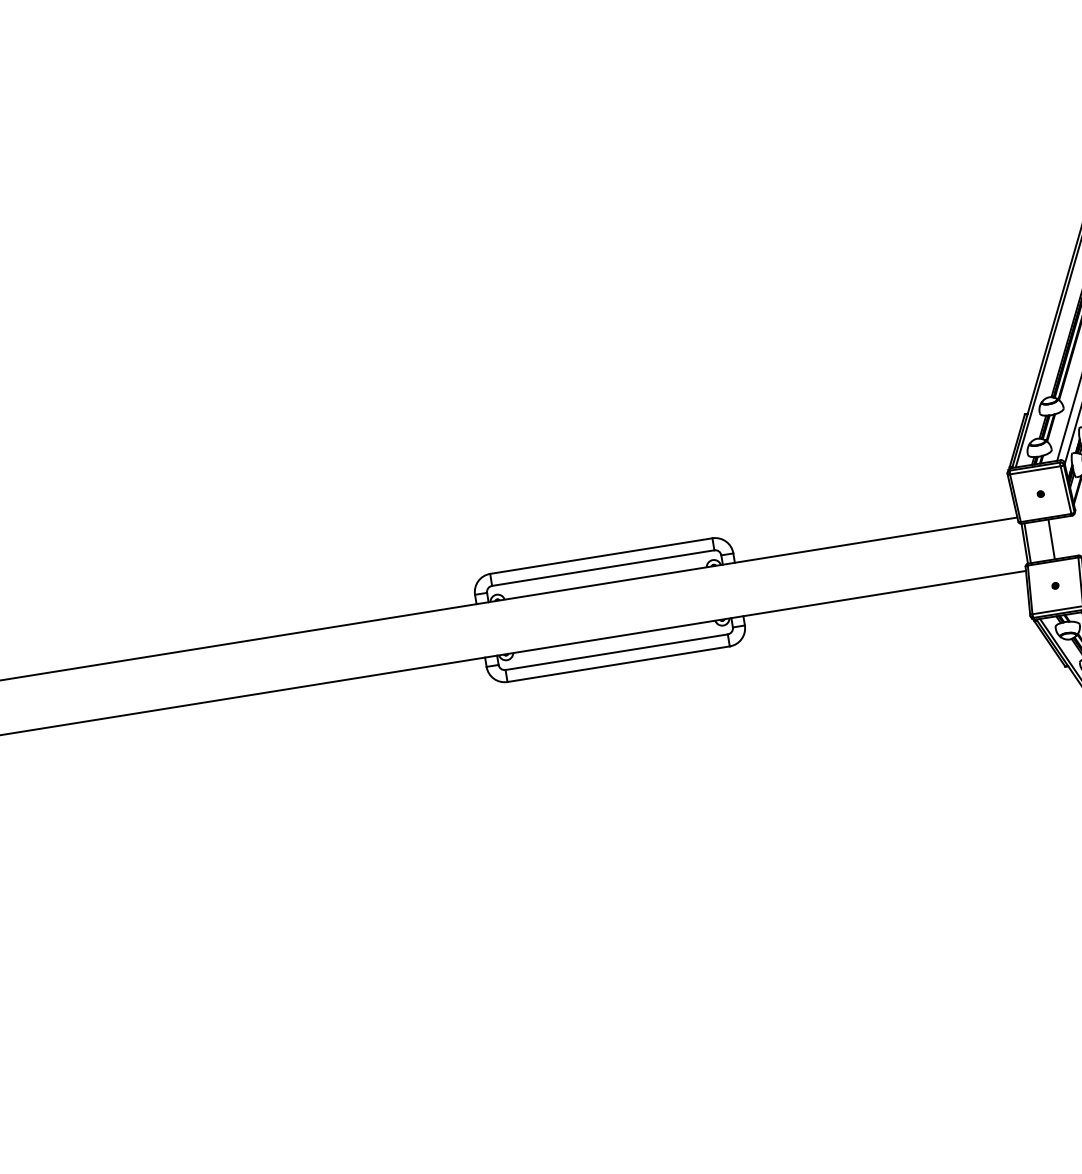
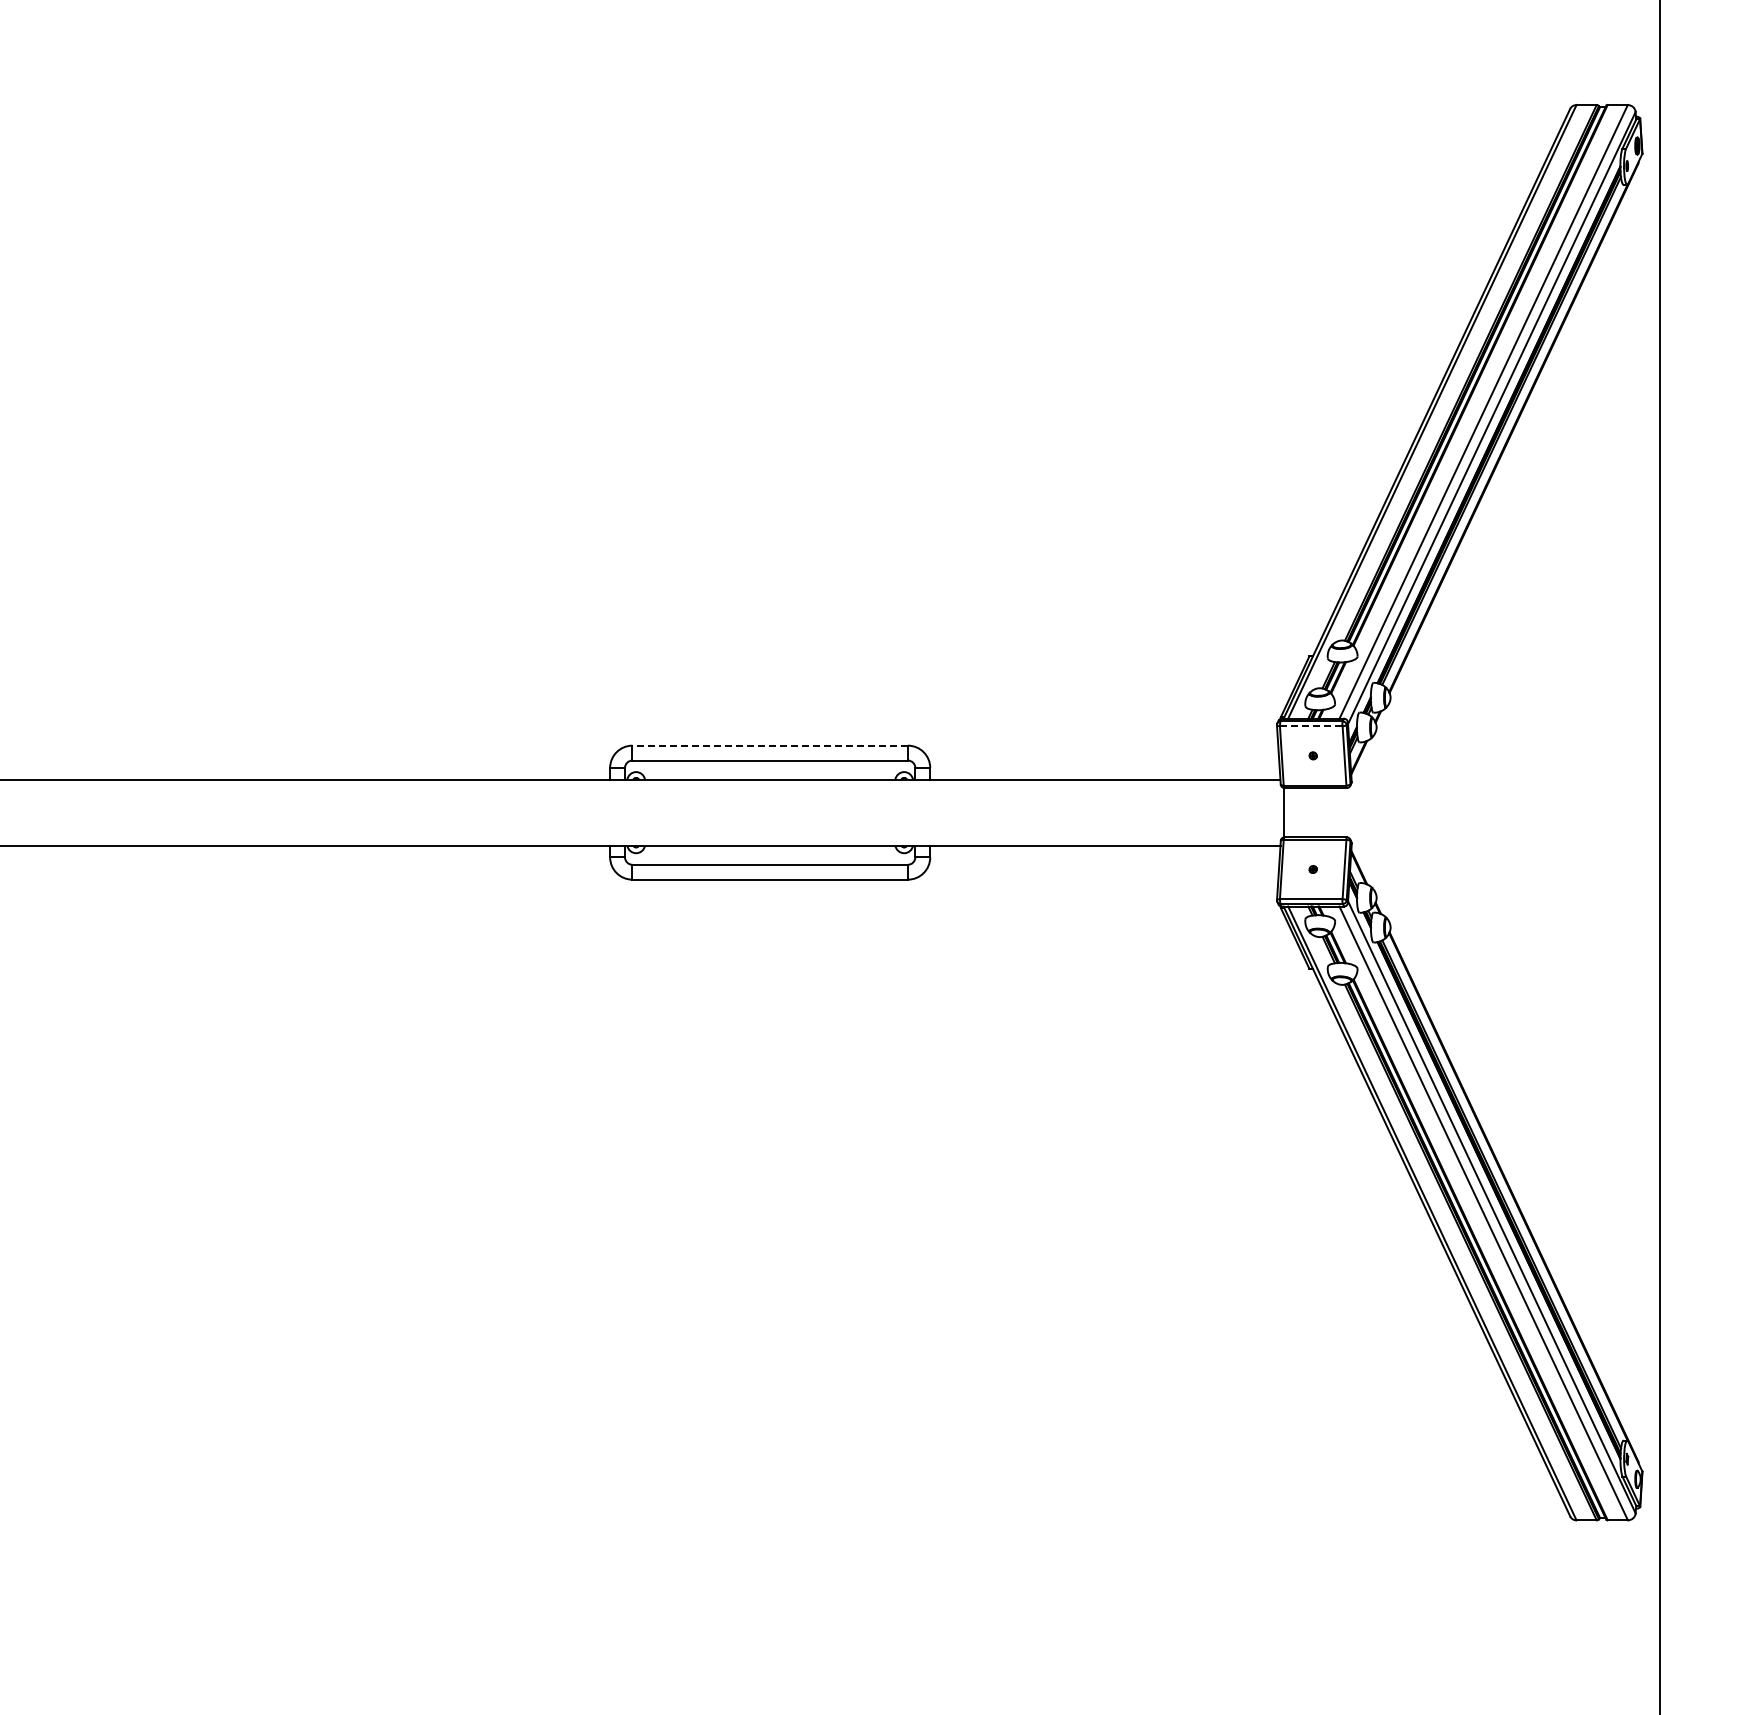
line: (1035, 470) -> (1311, 726), solid -> dashed
line: (1051, 539) -> (1317, 812), removed
line: (1027, 543) -> (1287, 812), removed
line: (601, 555) -> (770, 745), solid -> dashed

